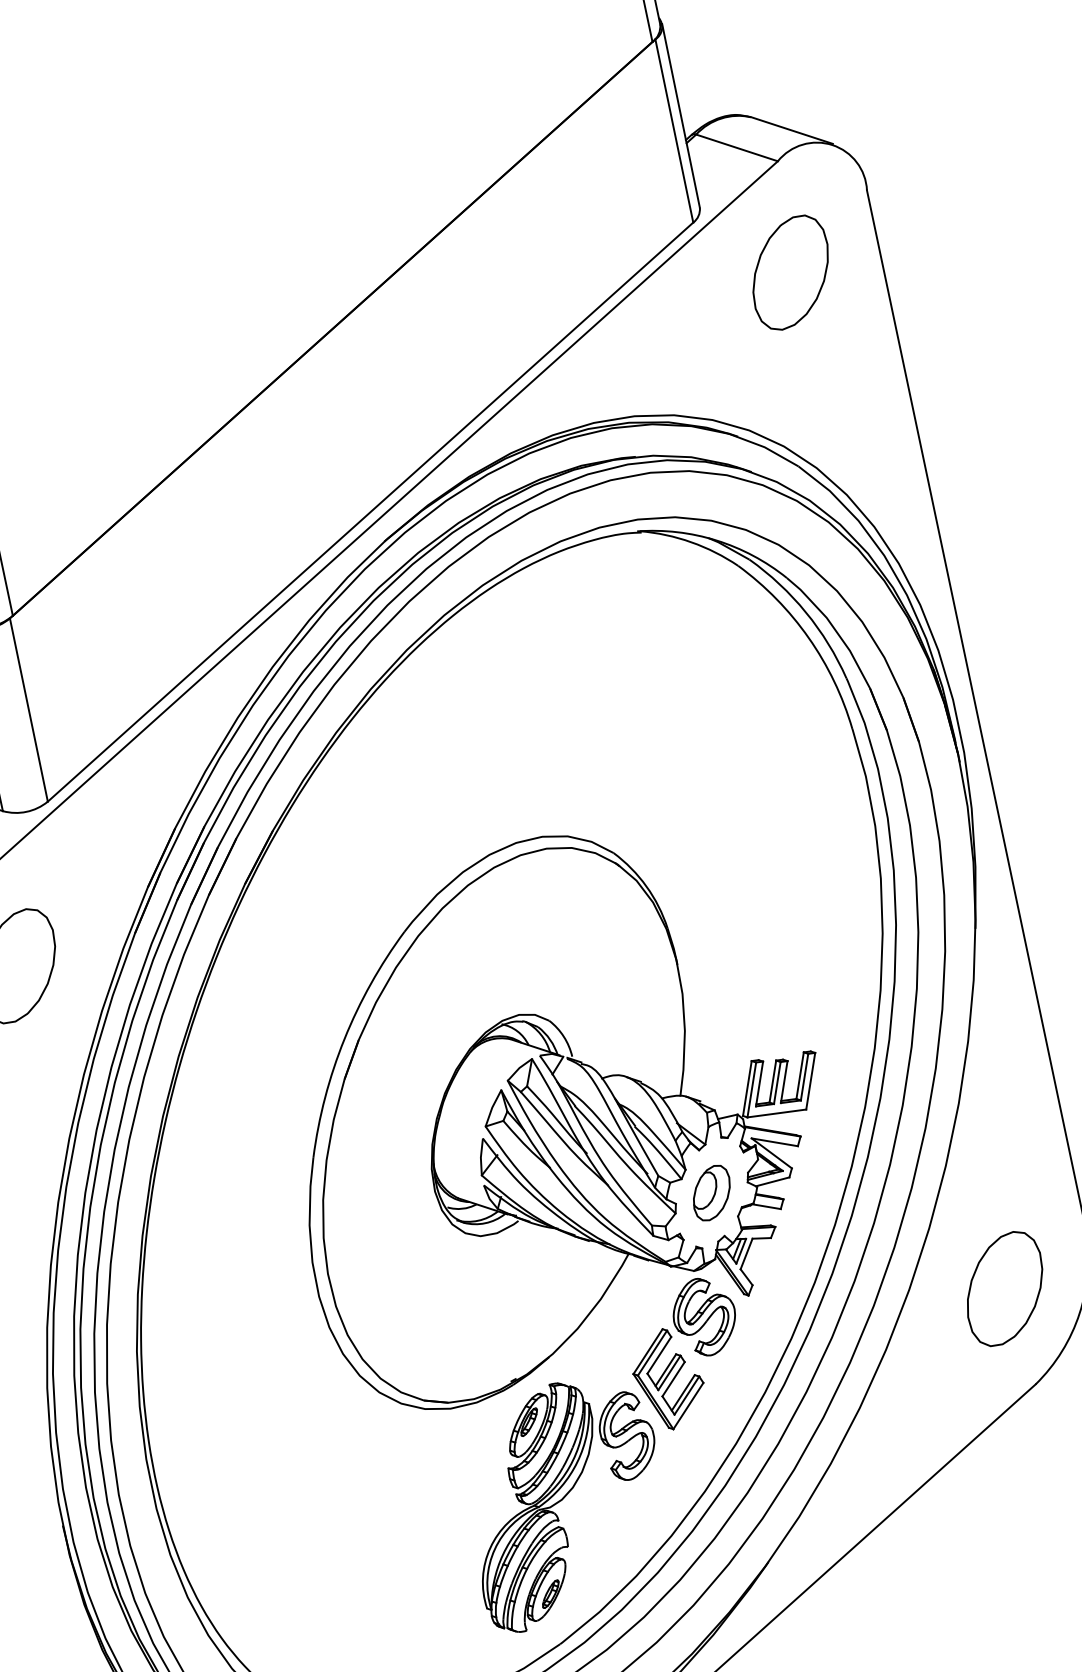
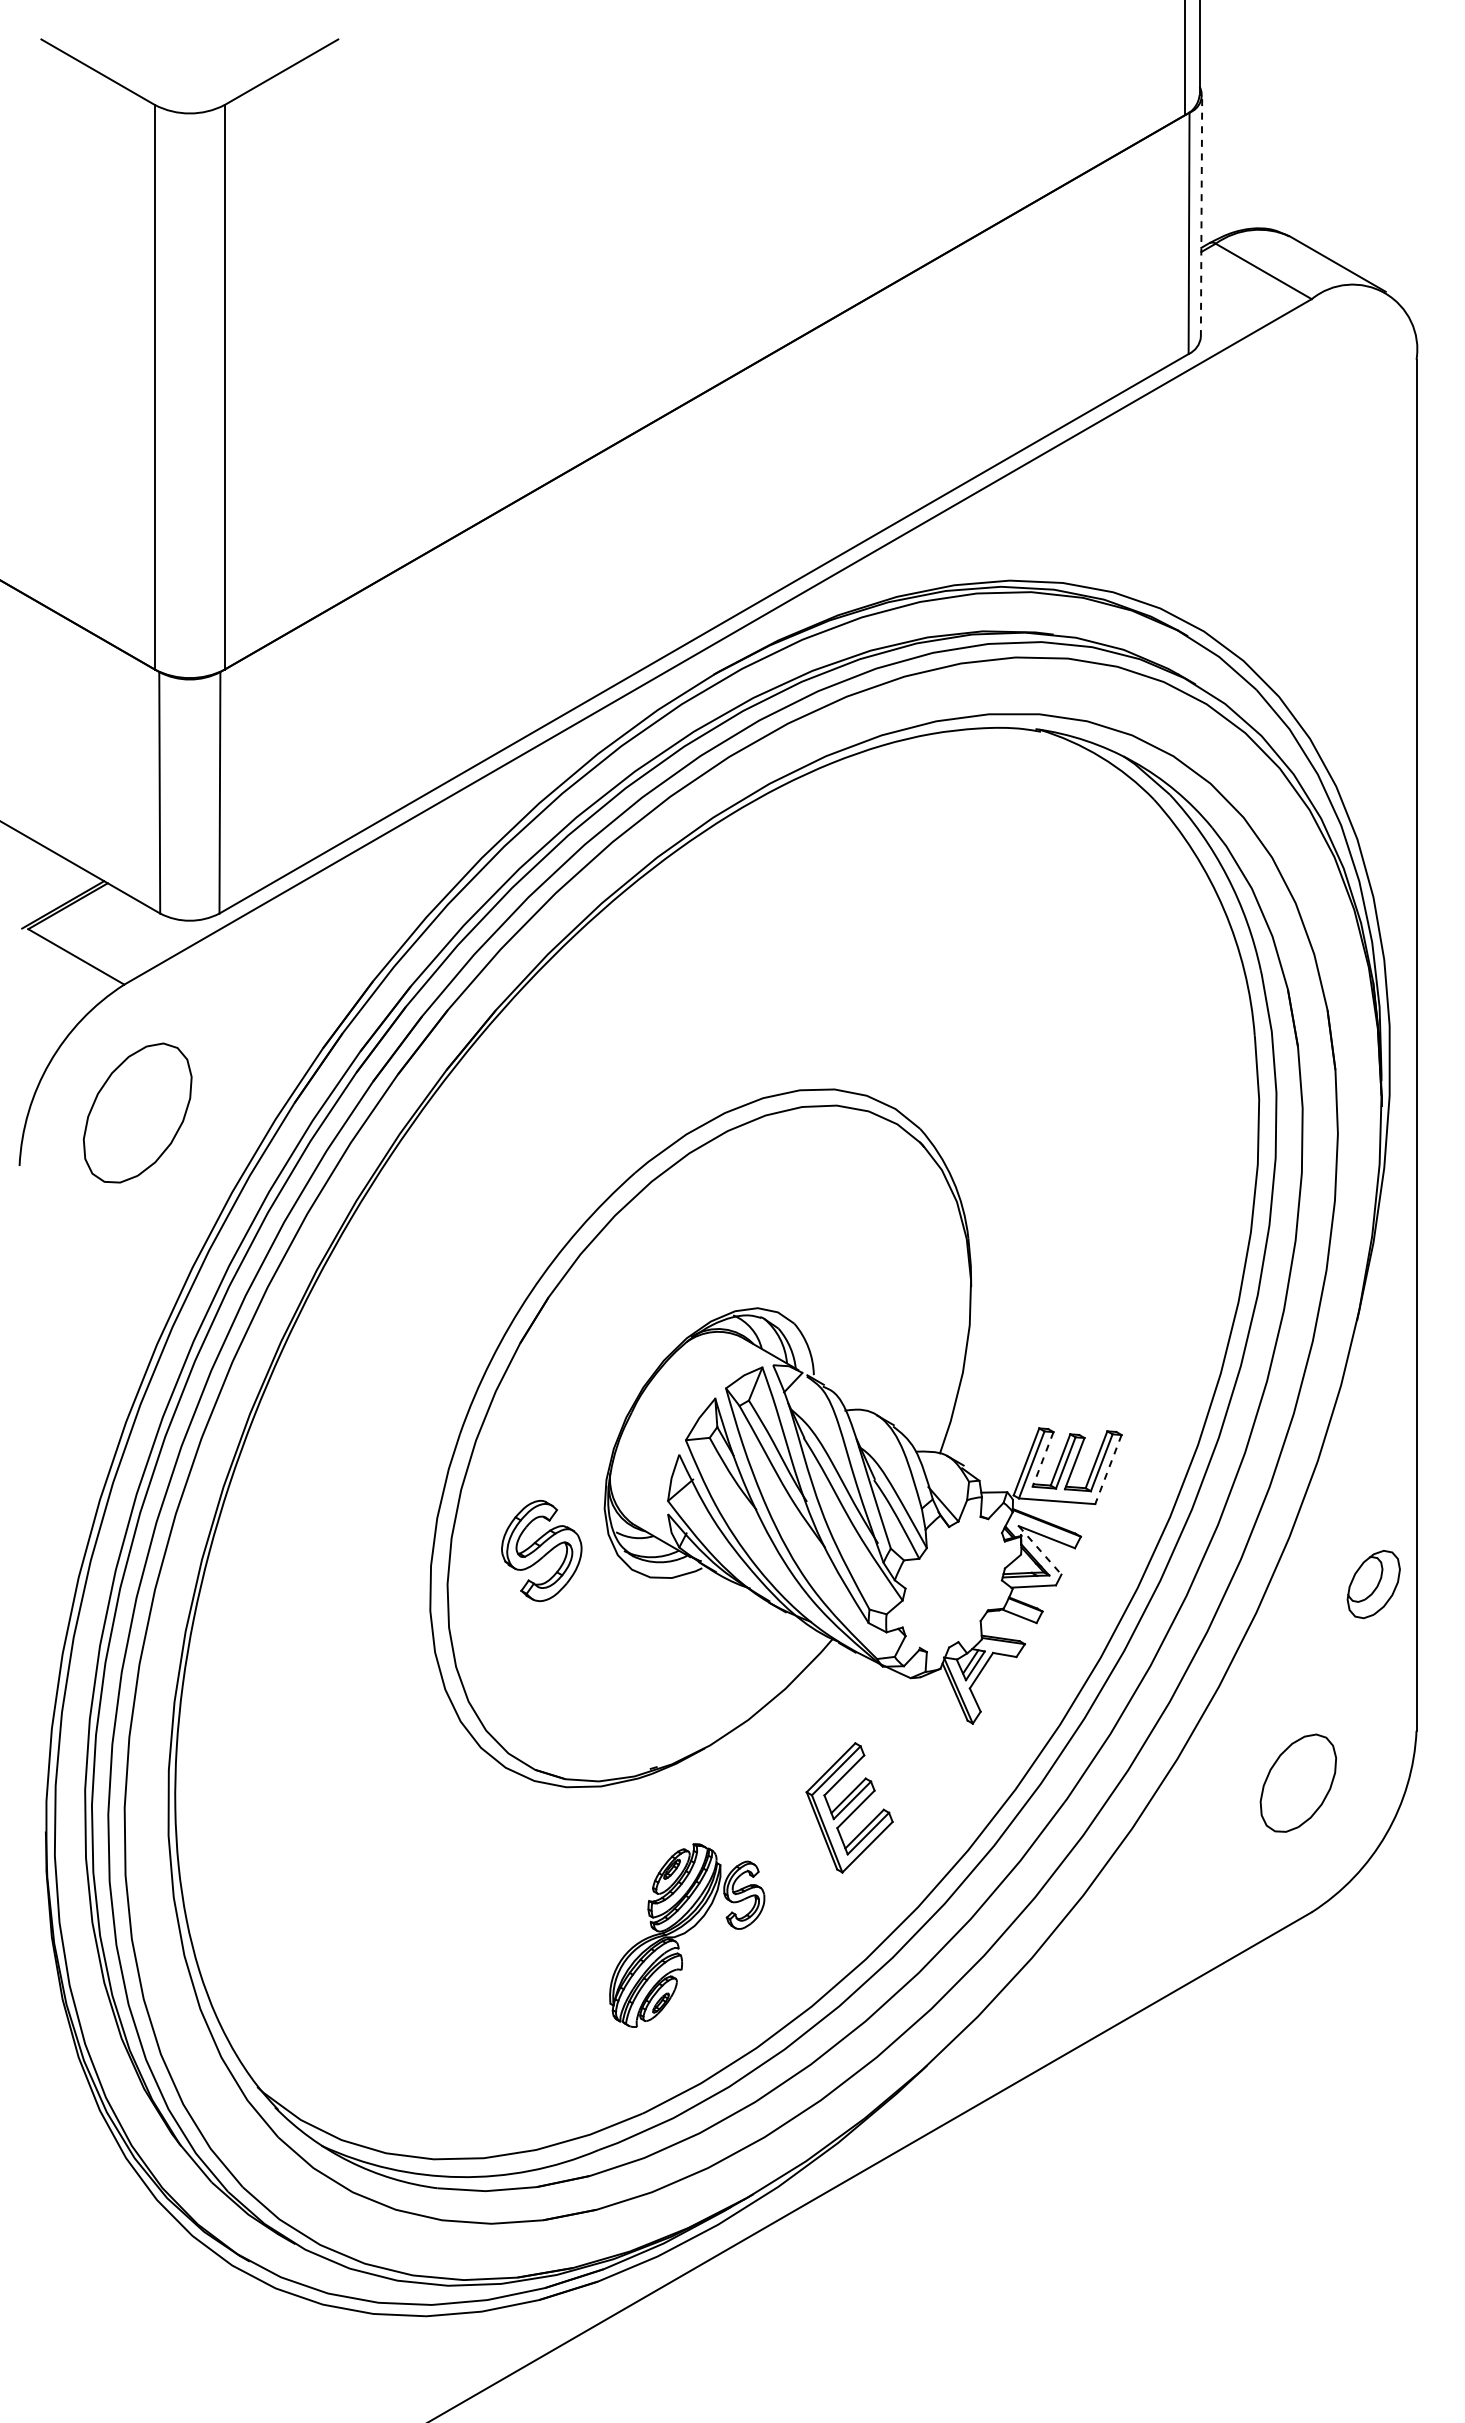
line: (681, 116) -> (1201, 216), solid -> dashed
part: (790, 272) -> (1298, 443), removed
line: (810, 1081) -> (1108, 1469), solid -> dashed
line: (759, 1084) -> (1042, 1459), solid -> dashed
line: (772, 1153) -> (1040, 1550), solid -> dashed
part: (711, 1193) -> (1373, 1584), moved
part: (1004, 1288) -> (1298, 1782), size x0.7
part: (704, 1316) -> (541, 1550), moved
part: (565, 1501) -> (686, 1935), size x0.6

